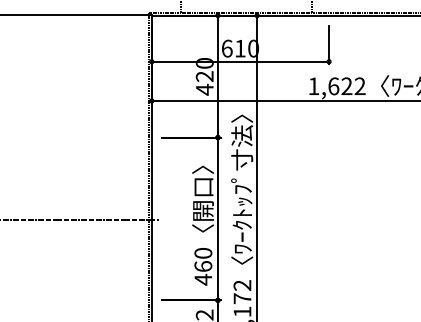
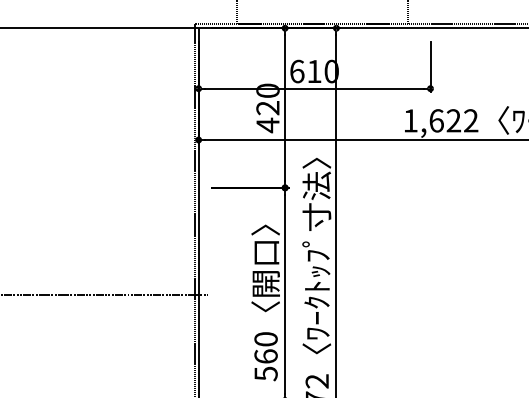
text: (203, 279) -> (266, 373), 460 -> 560

